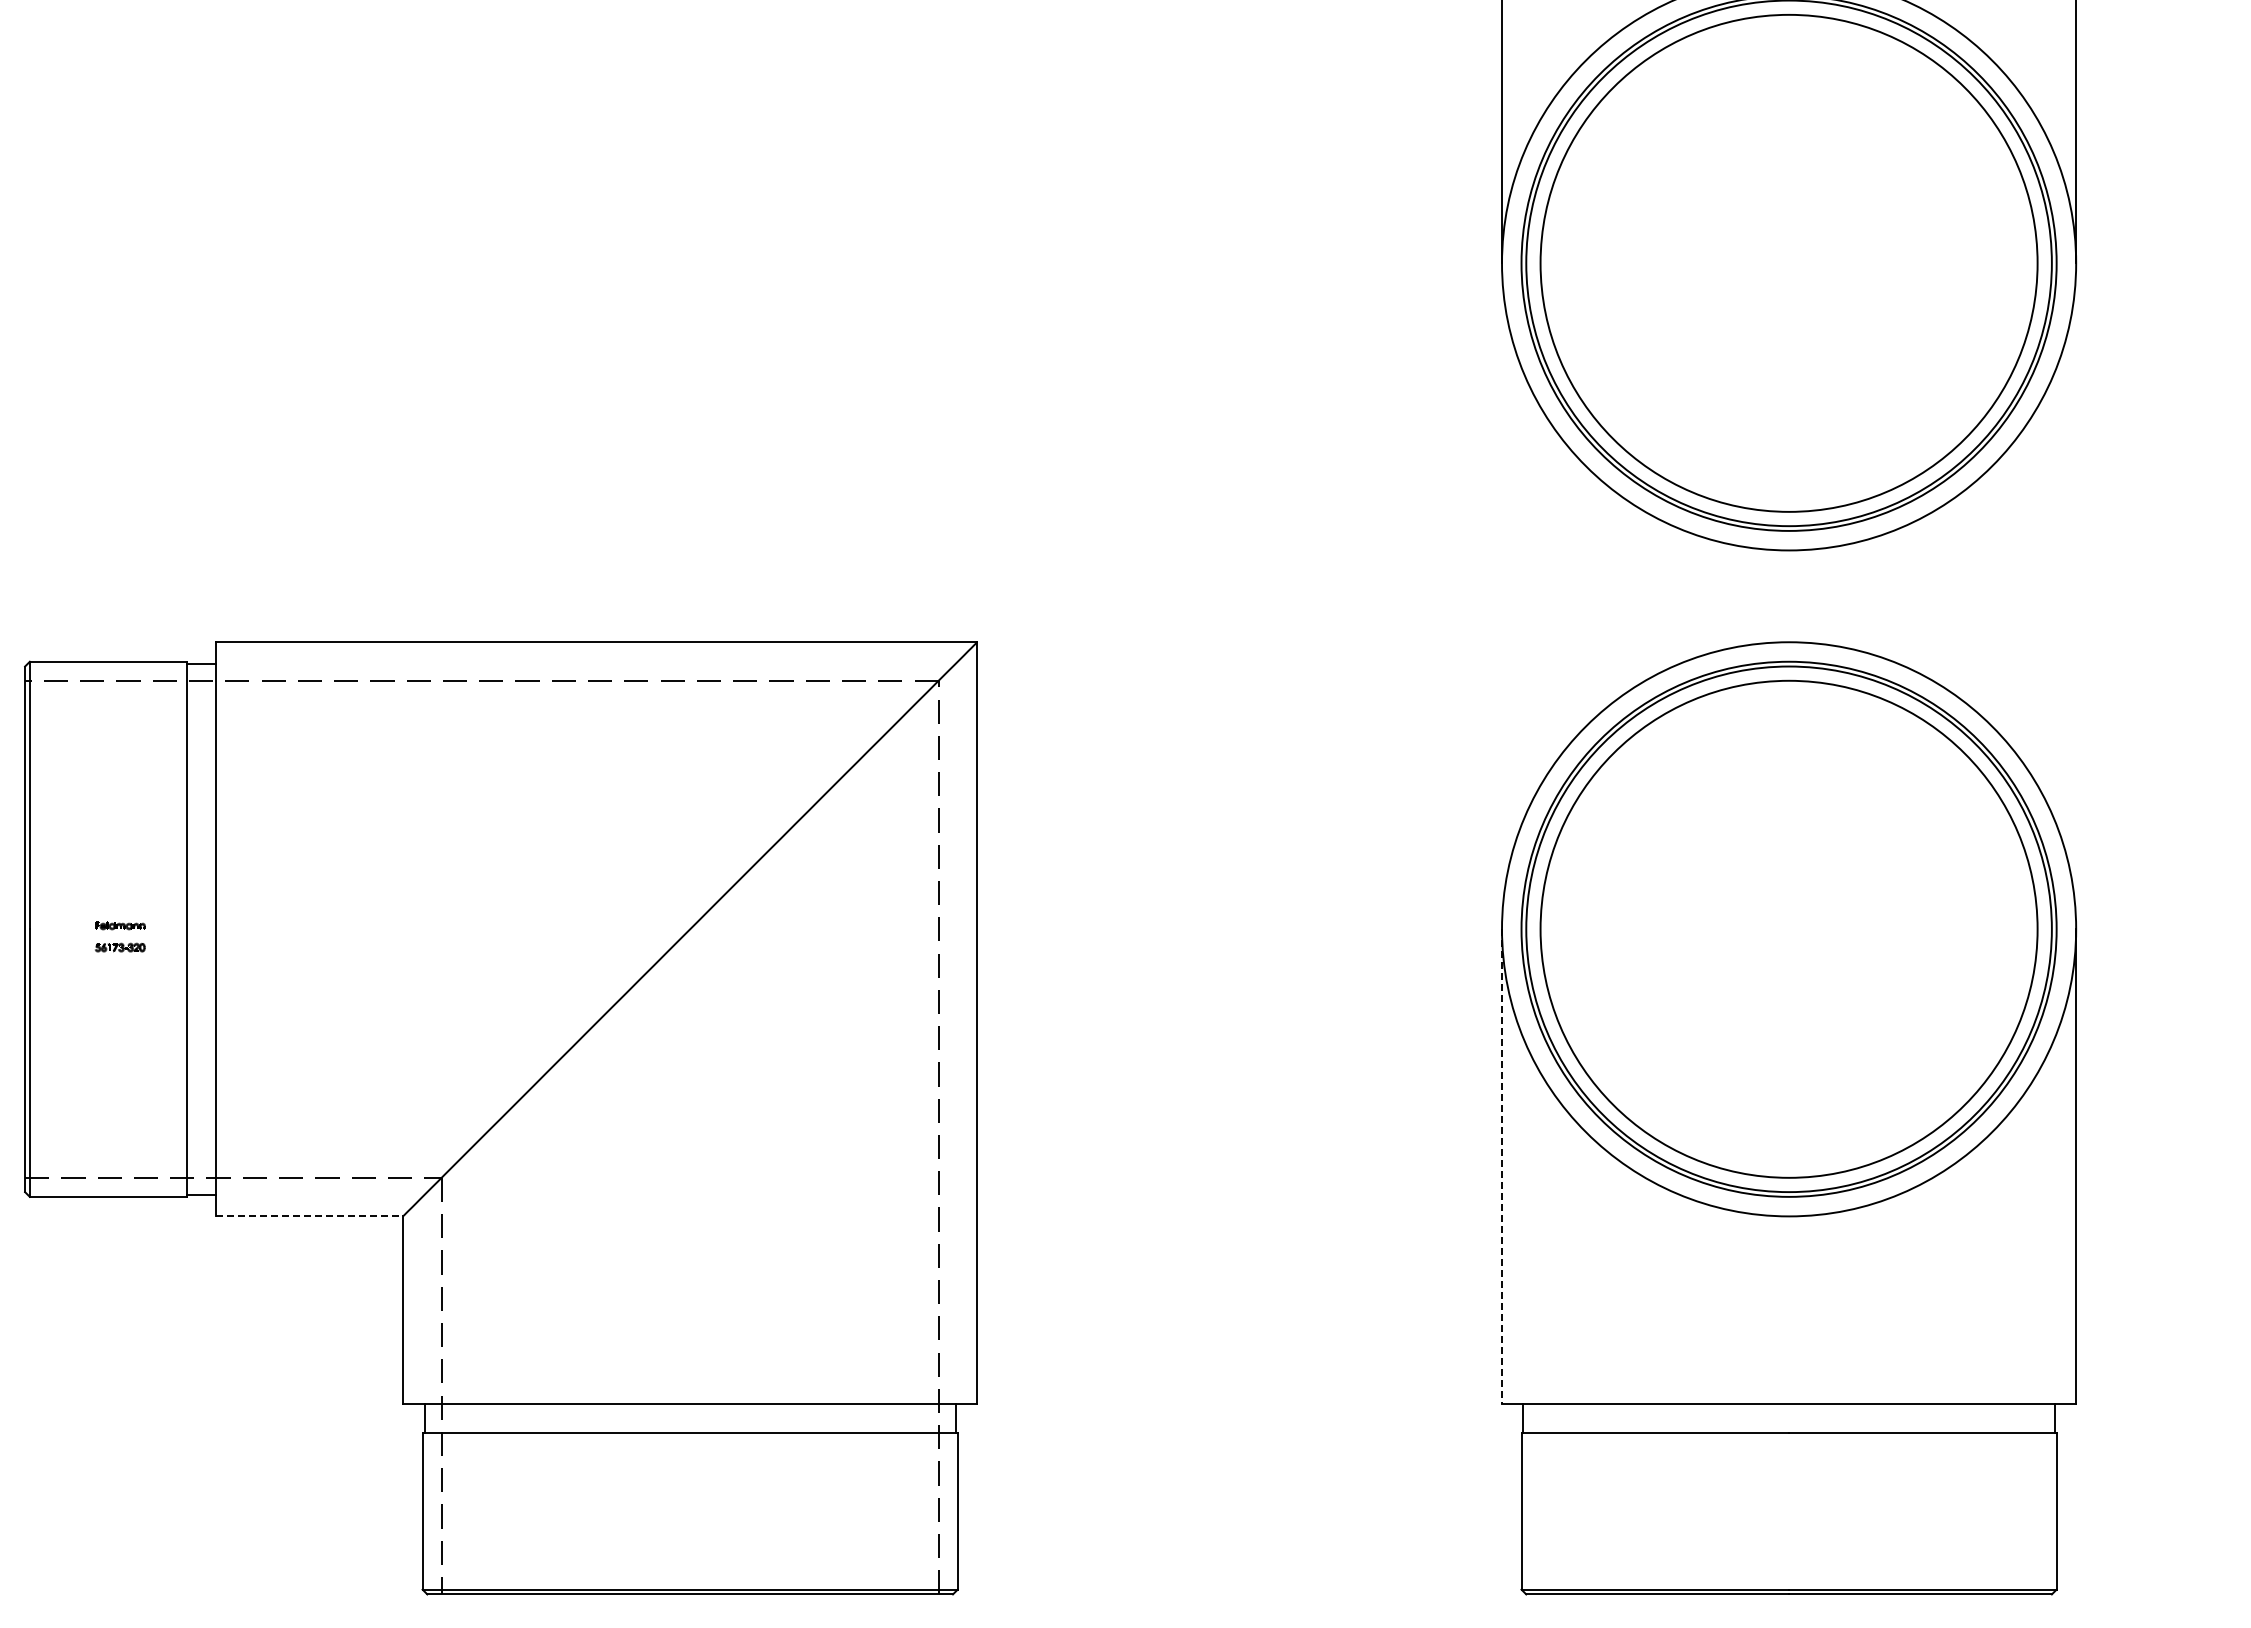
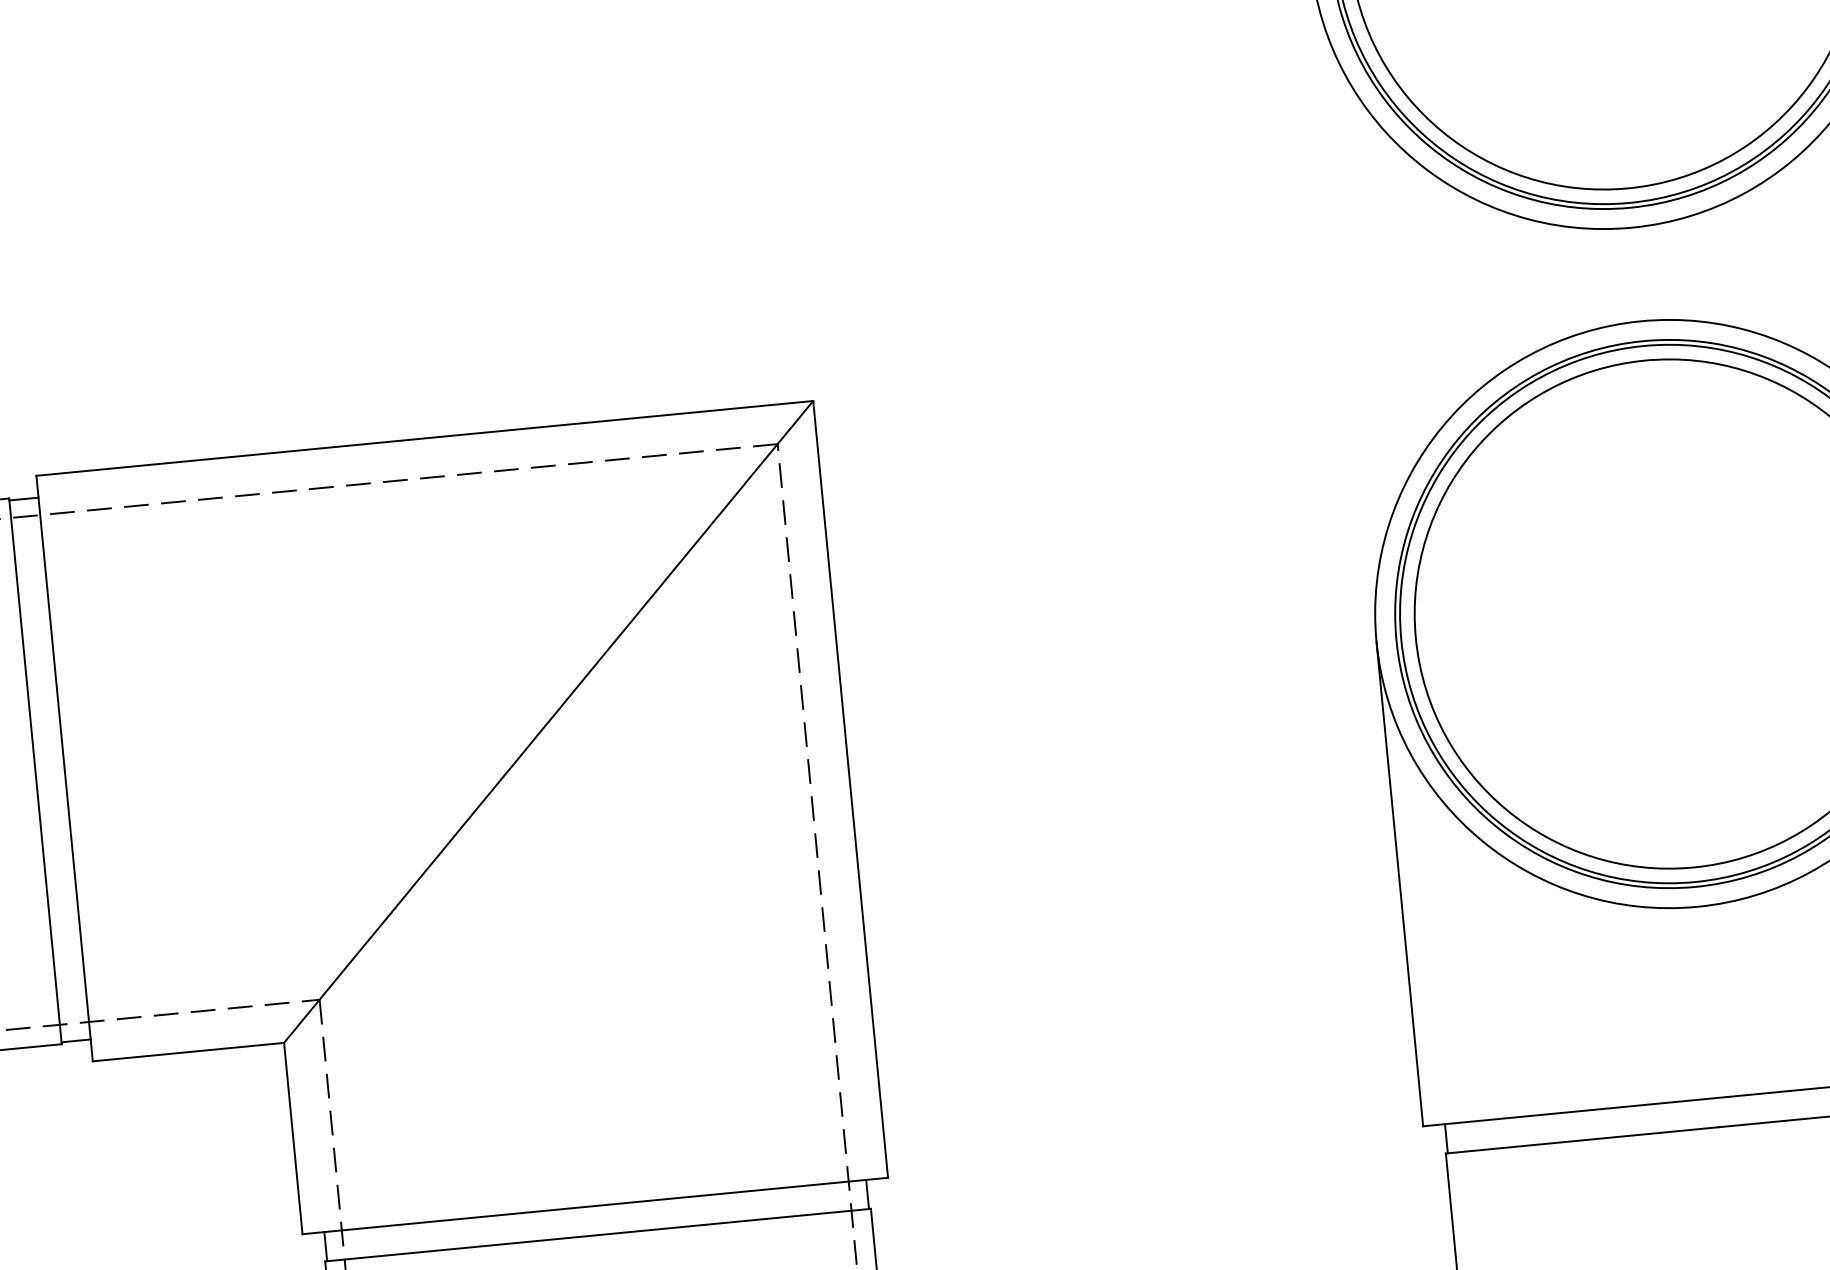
line: (1502, 1167) -> (1400, 885), dashed -> solid
line: (309, 1216) -> (188, 1052), dashed -> solid

